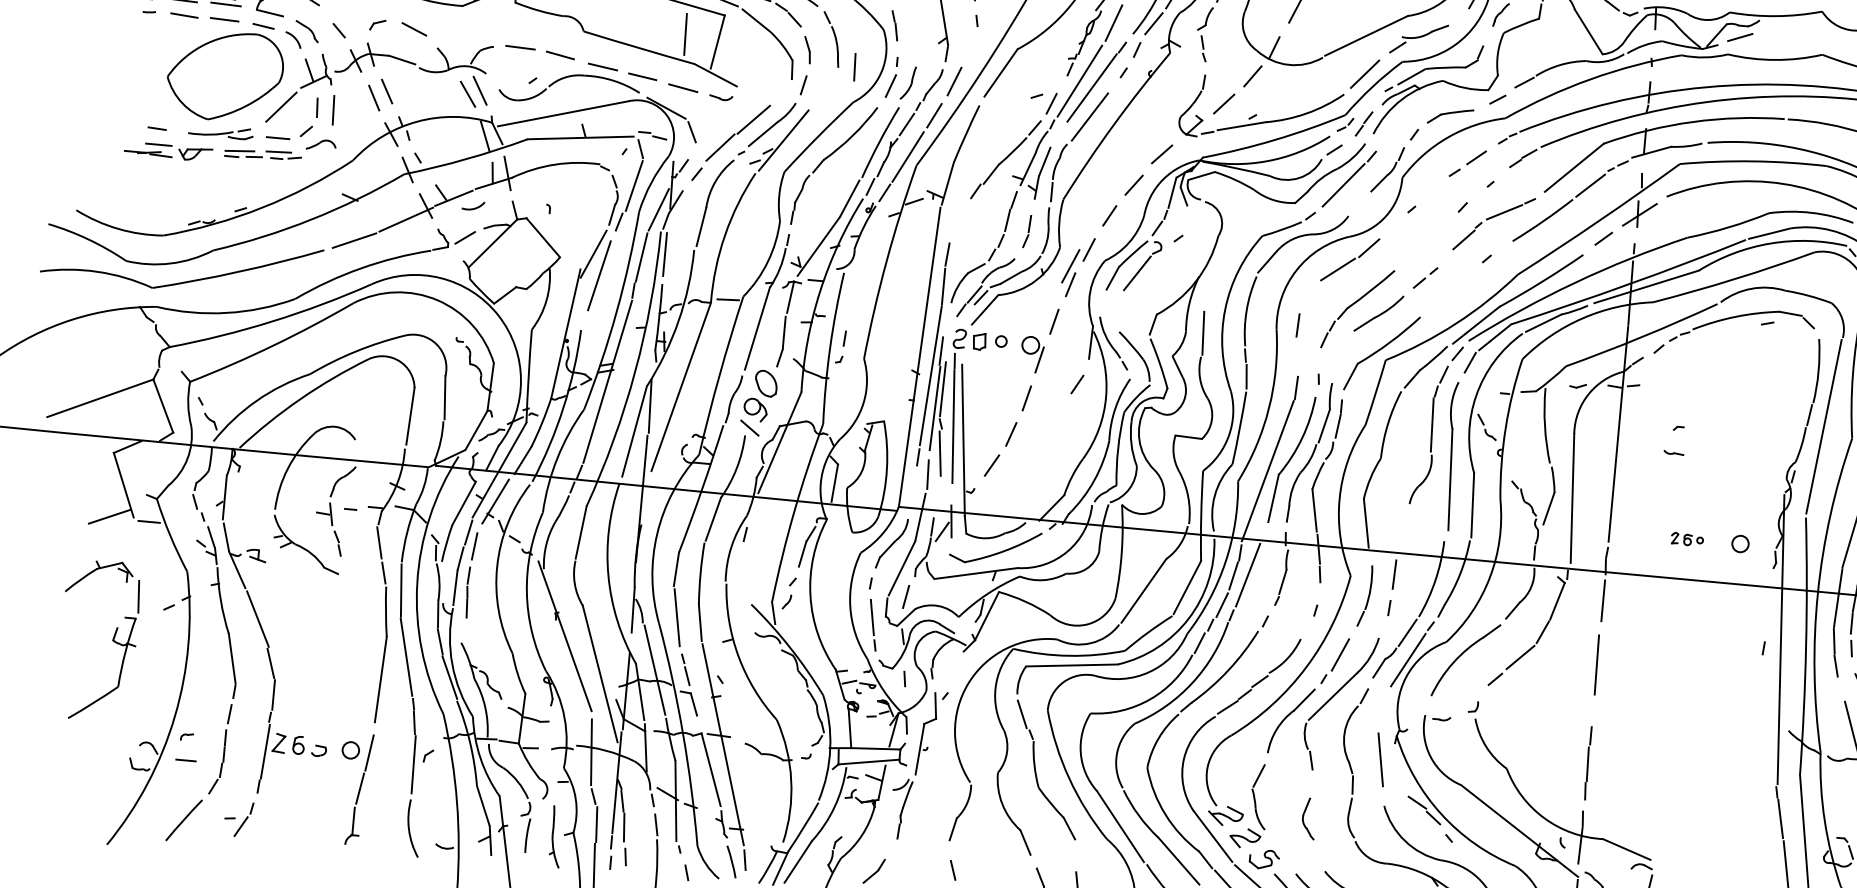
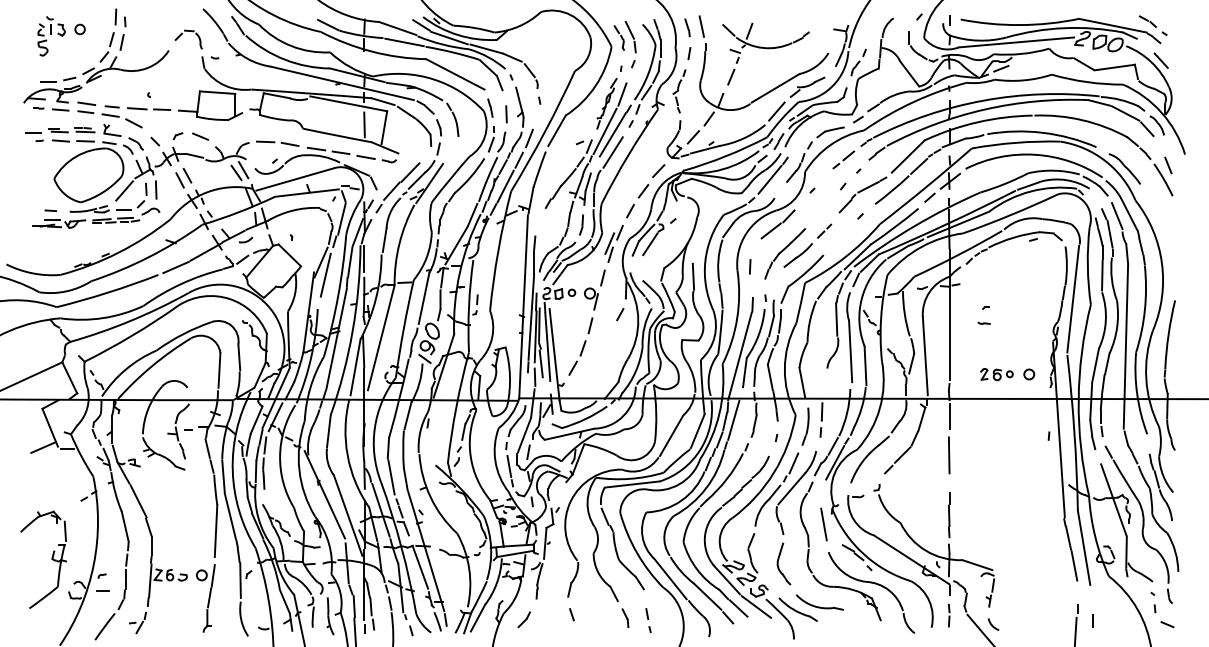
line: (854, 67) -> (506, 114), moved
part: (1686, 539) -> (996, 374), size x1.67
part: (111, 641) -> (51, 559), moved
part: (1308, 817) -> (783, 563), size x1.67

